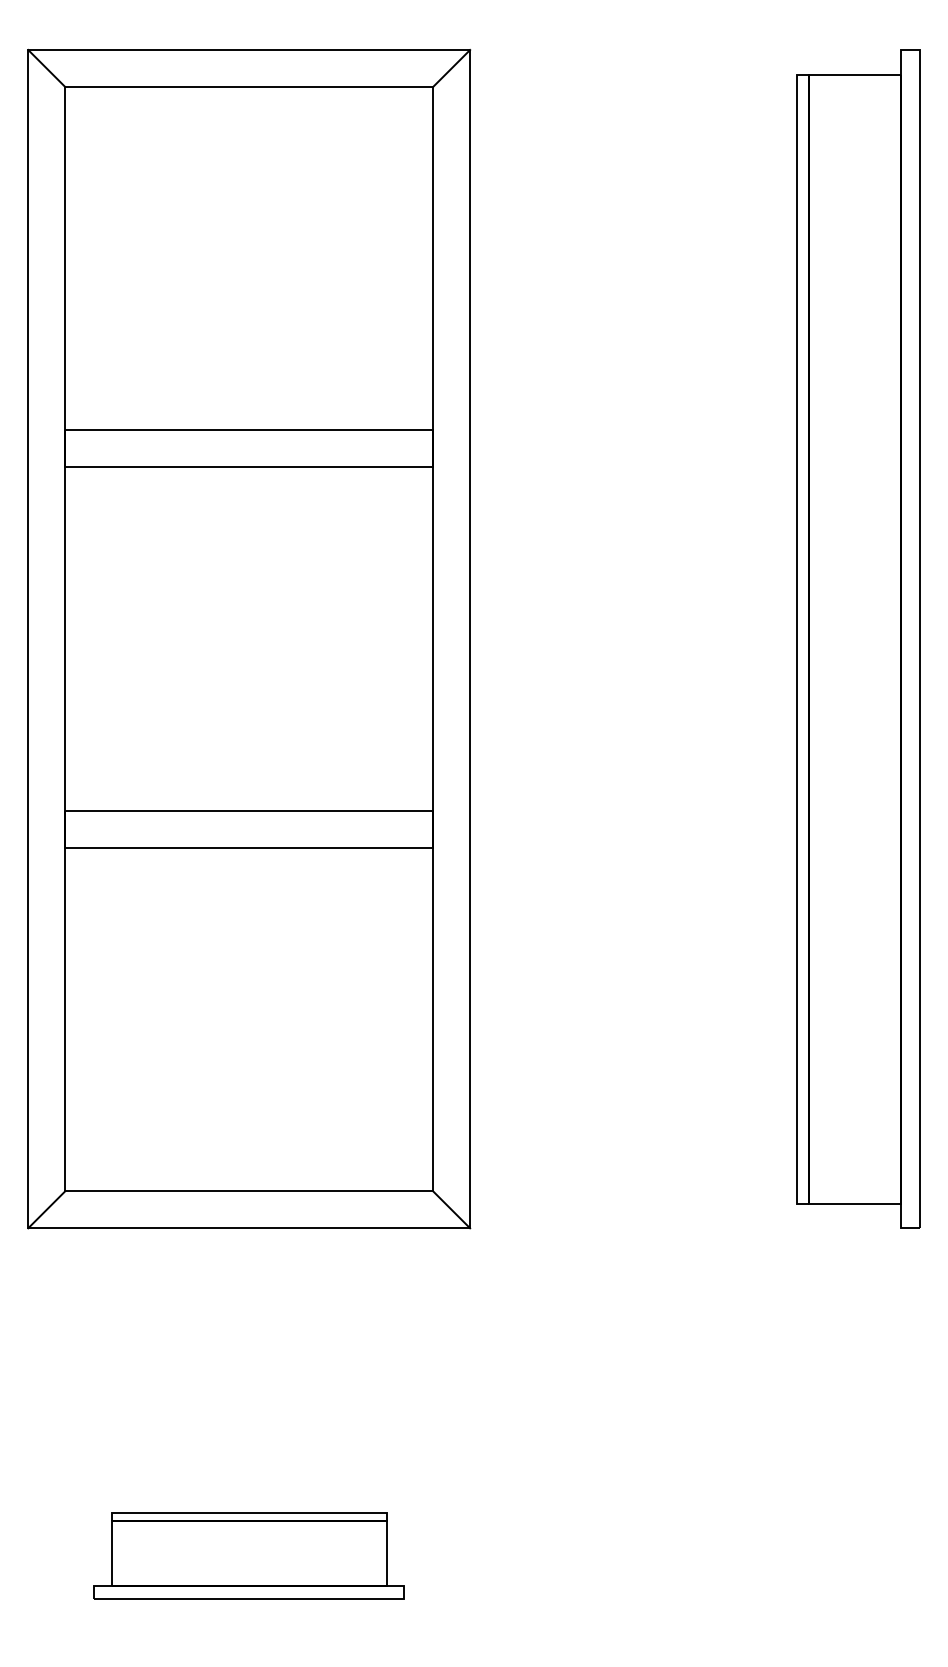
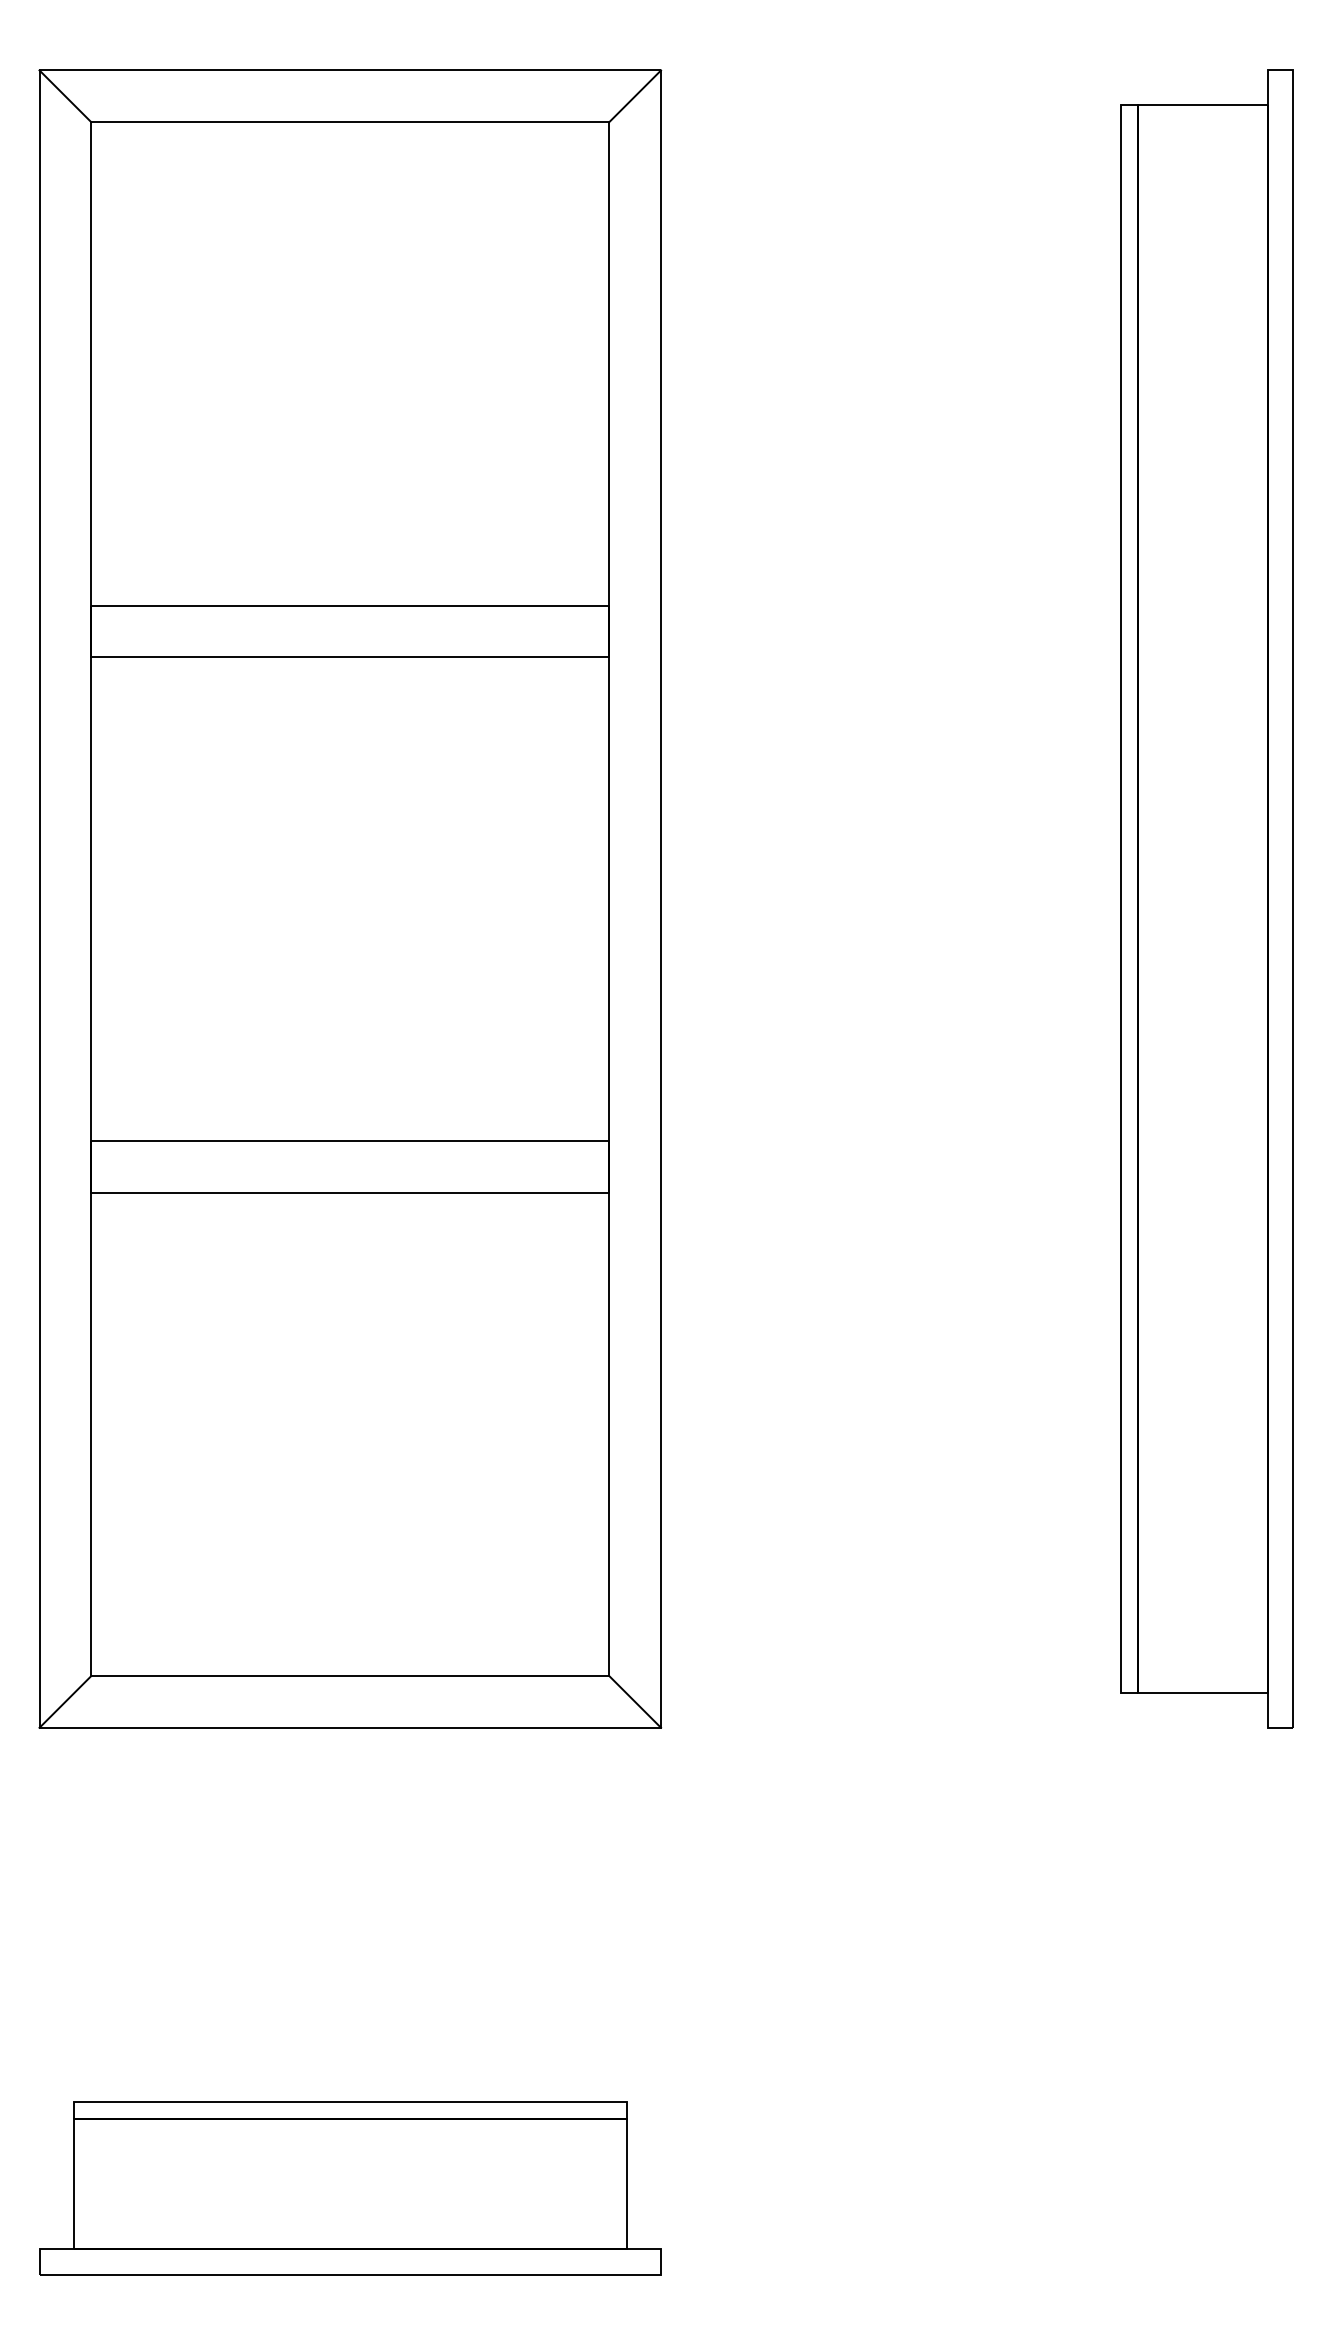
part: (248, 1555) -> (349, 2188), size x1.43

